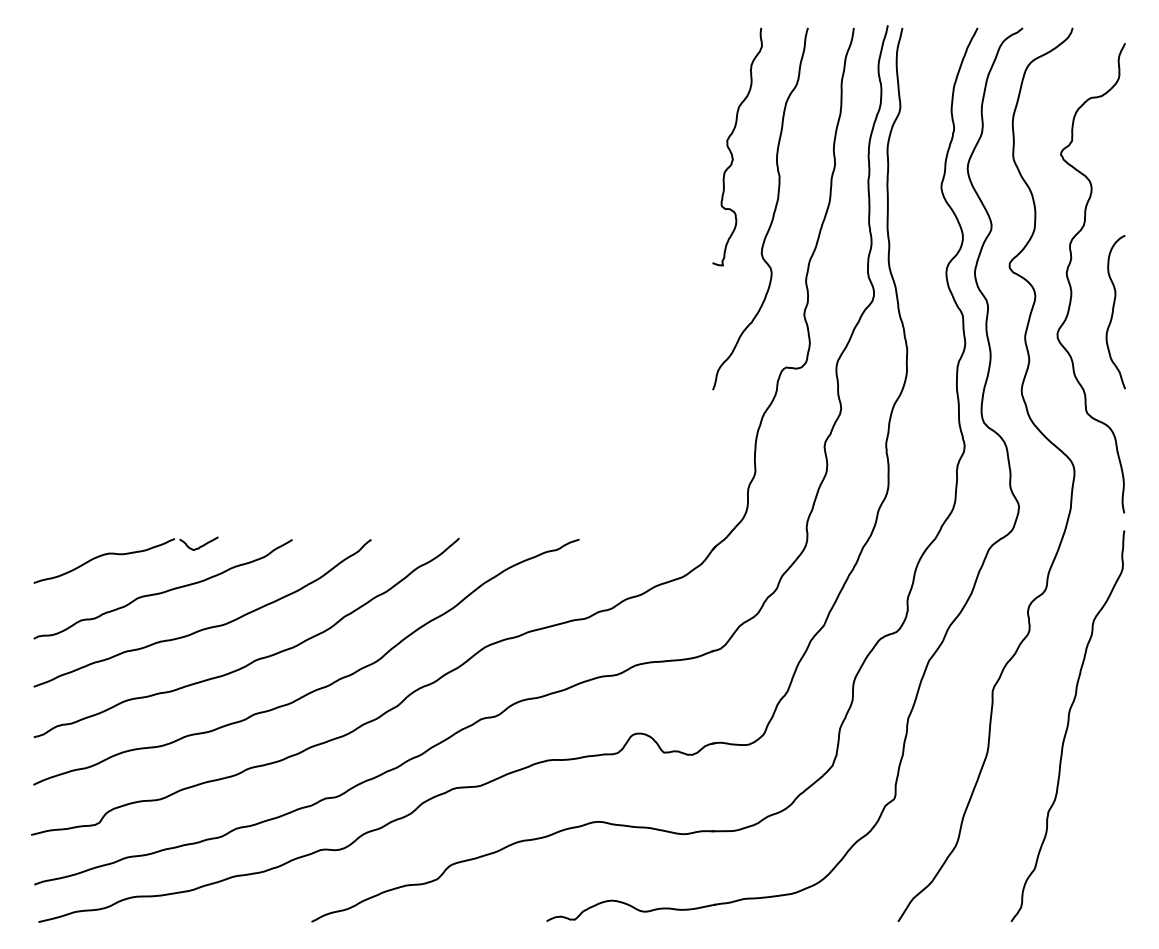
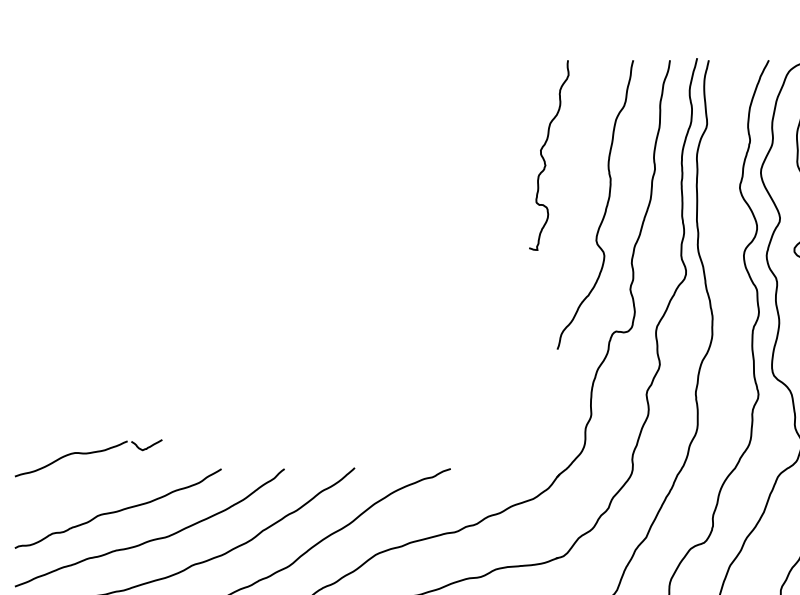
curve: (731, 151) -> (544, 158), moved
part: (125, 559) -> (88, 457), moved

